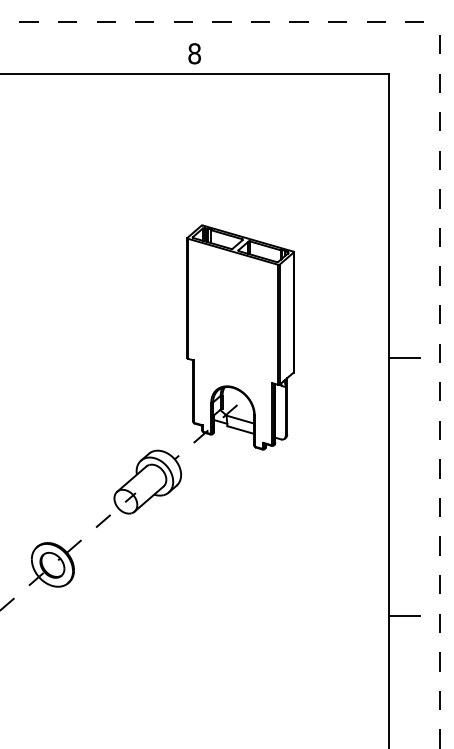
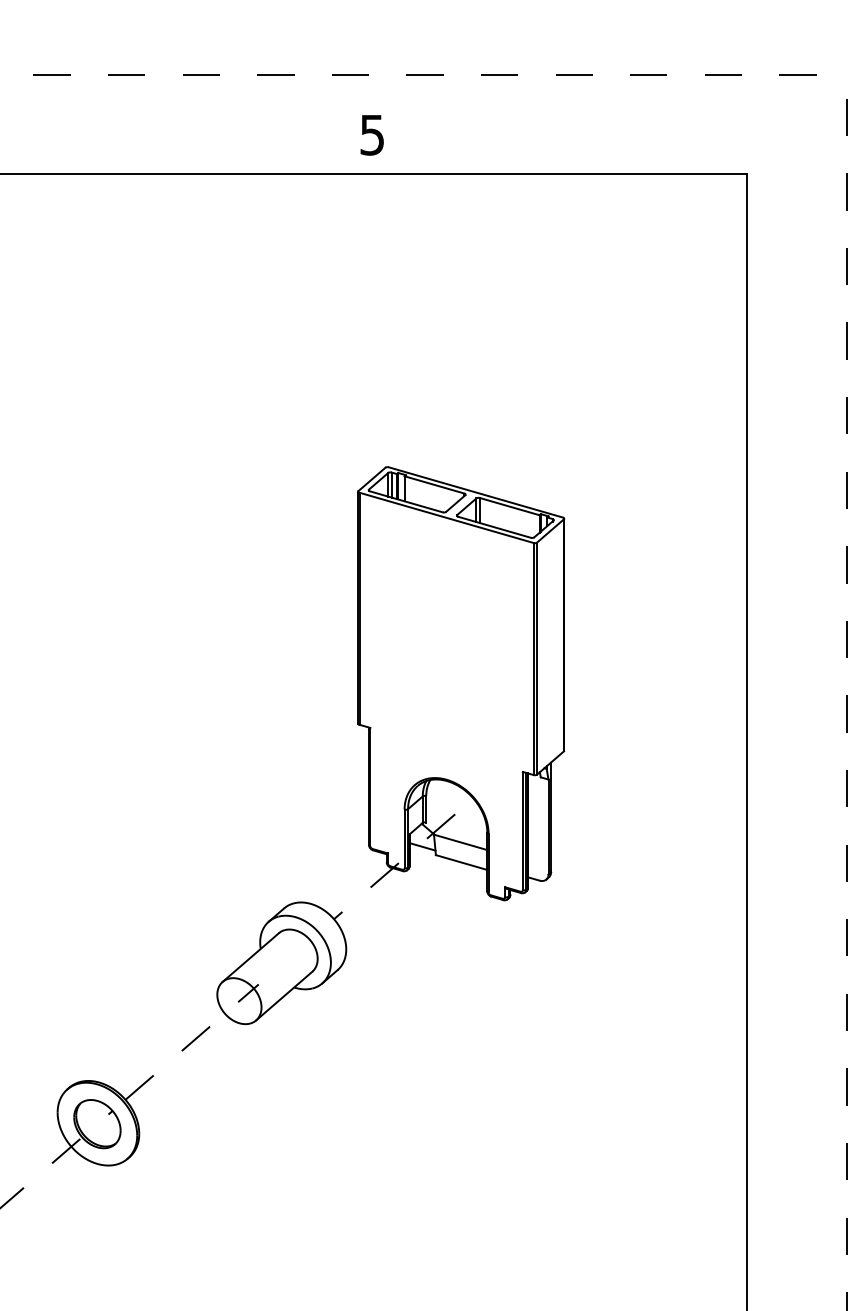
text: (194, 53) -> (372, 134), 8 -> 5
line: (403, 357) -> (776, 722), removed
line: (403, 615) -> (776, 1221), removed

